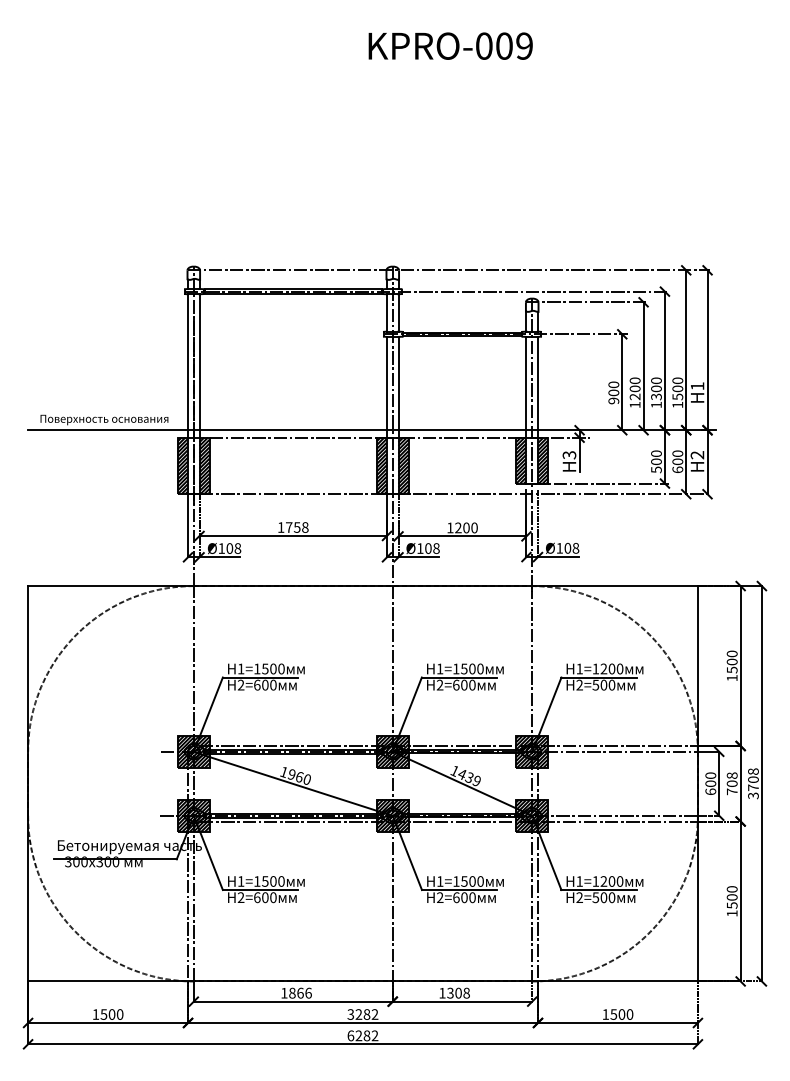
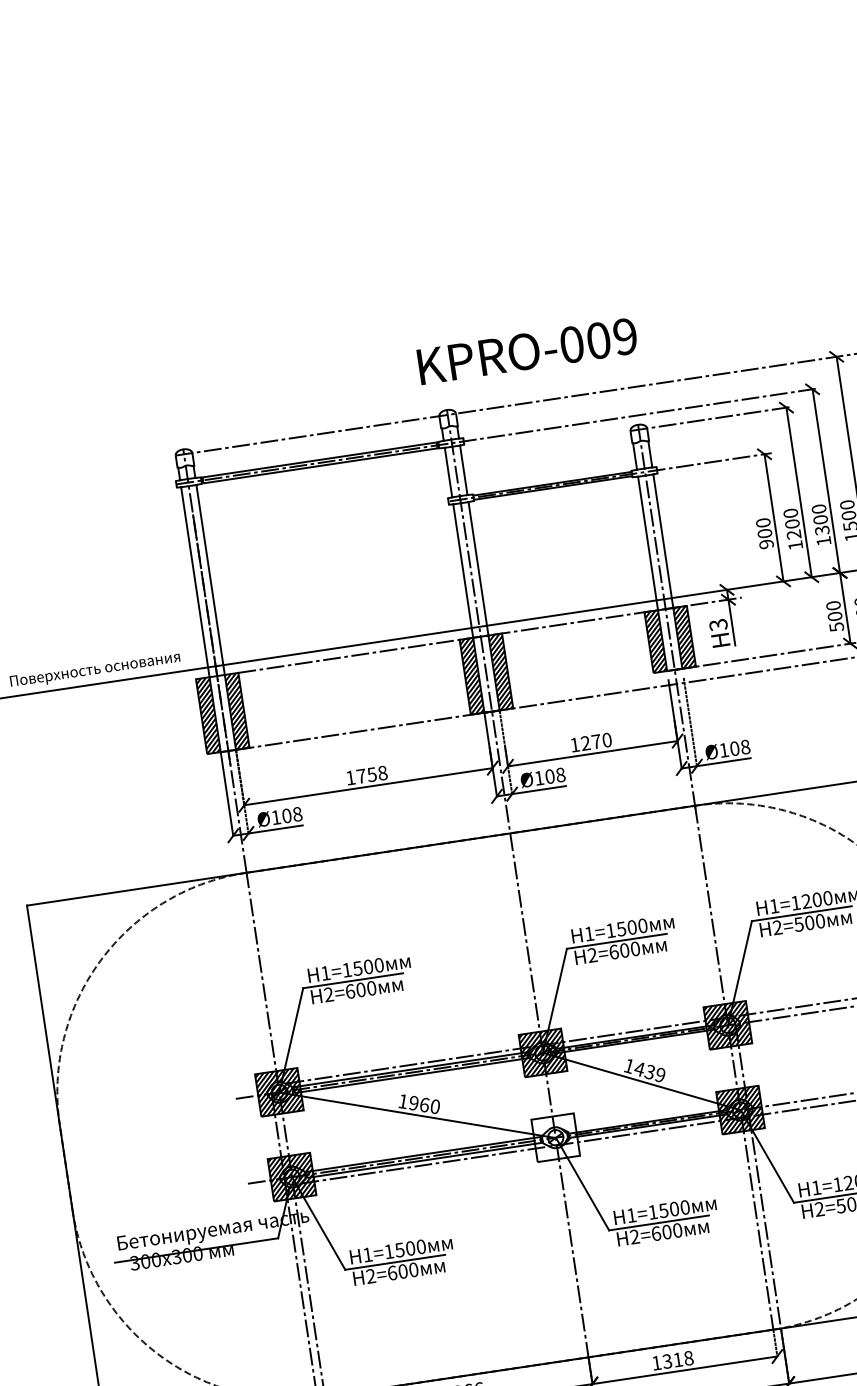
text: (450, 45) -> (527, 350), moved
text: (466, 527) -> (596, 741), 1200 -> 1270
hatch: (392, 815) -> (555, 1137), removed
text: (458, 992) -> (677, 1358), 1308 -> 1318

